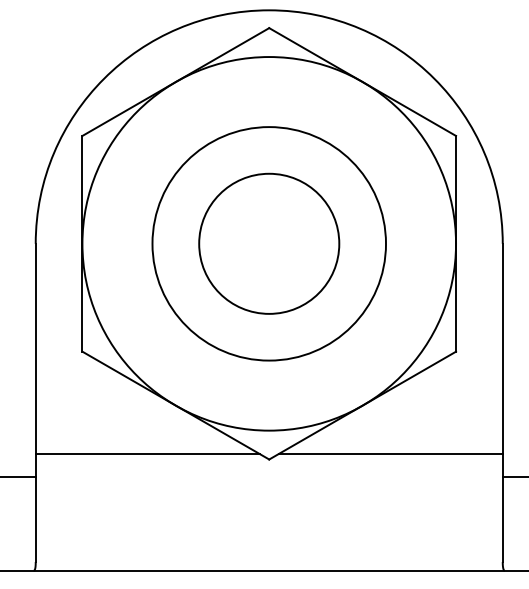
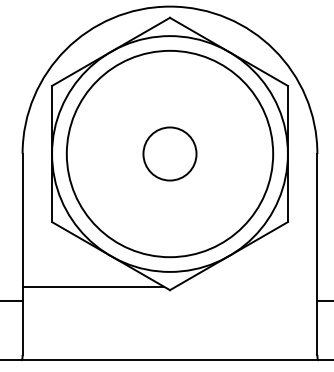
circle: (268, 243) -> (169, 153), size x0.6
circle: (268, 243) -> (169, 153), size x1.4
line: (390, 453) -> (246, 286), removed

